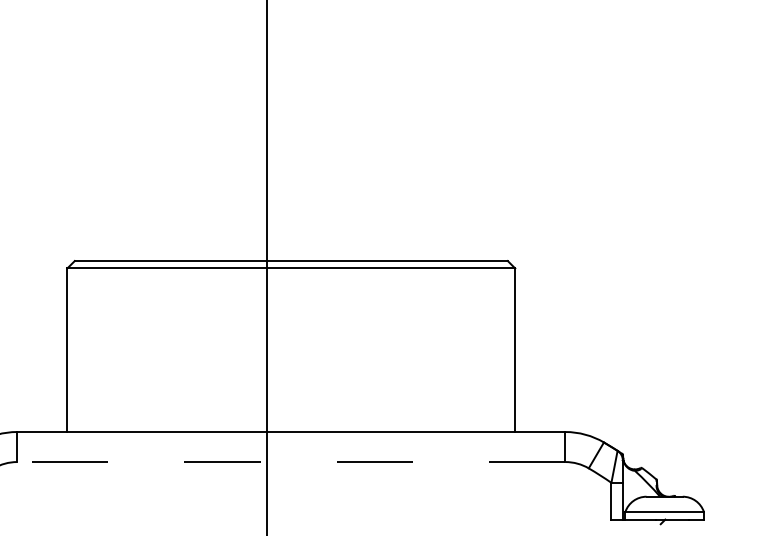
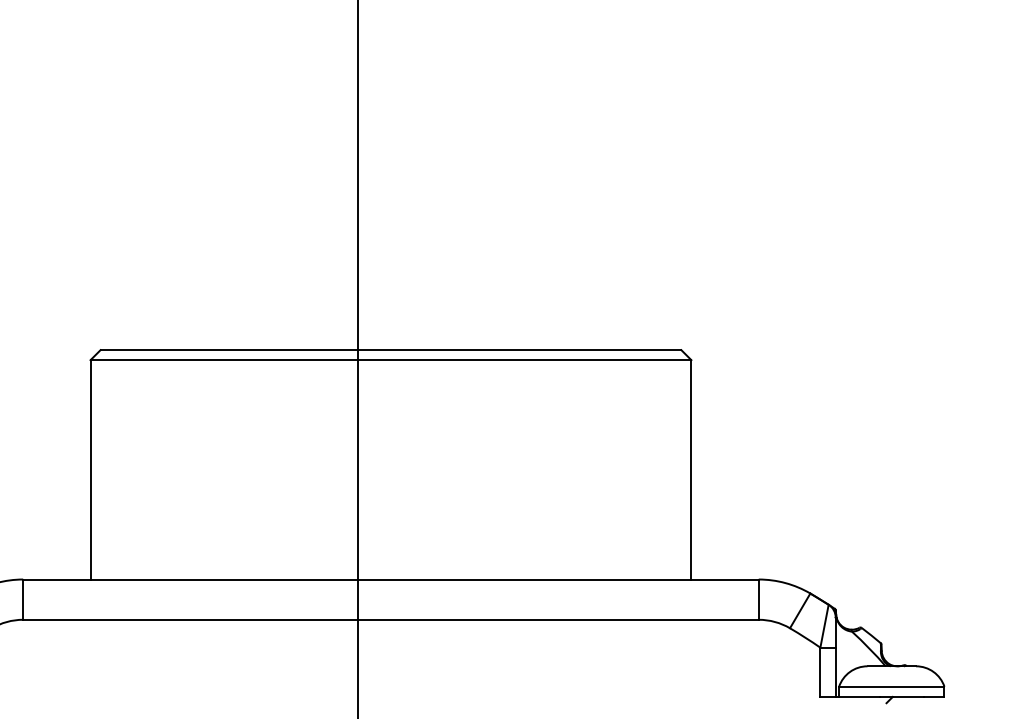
line: (290, 461) -> (390, 619), dashed -> solid

